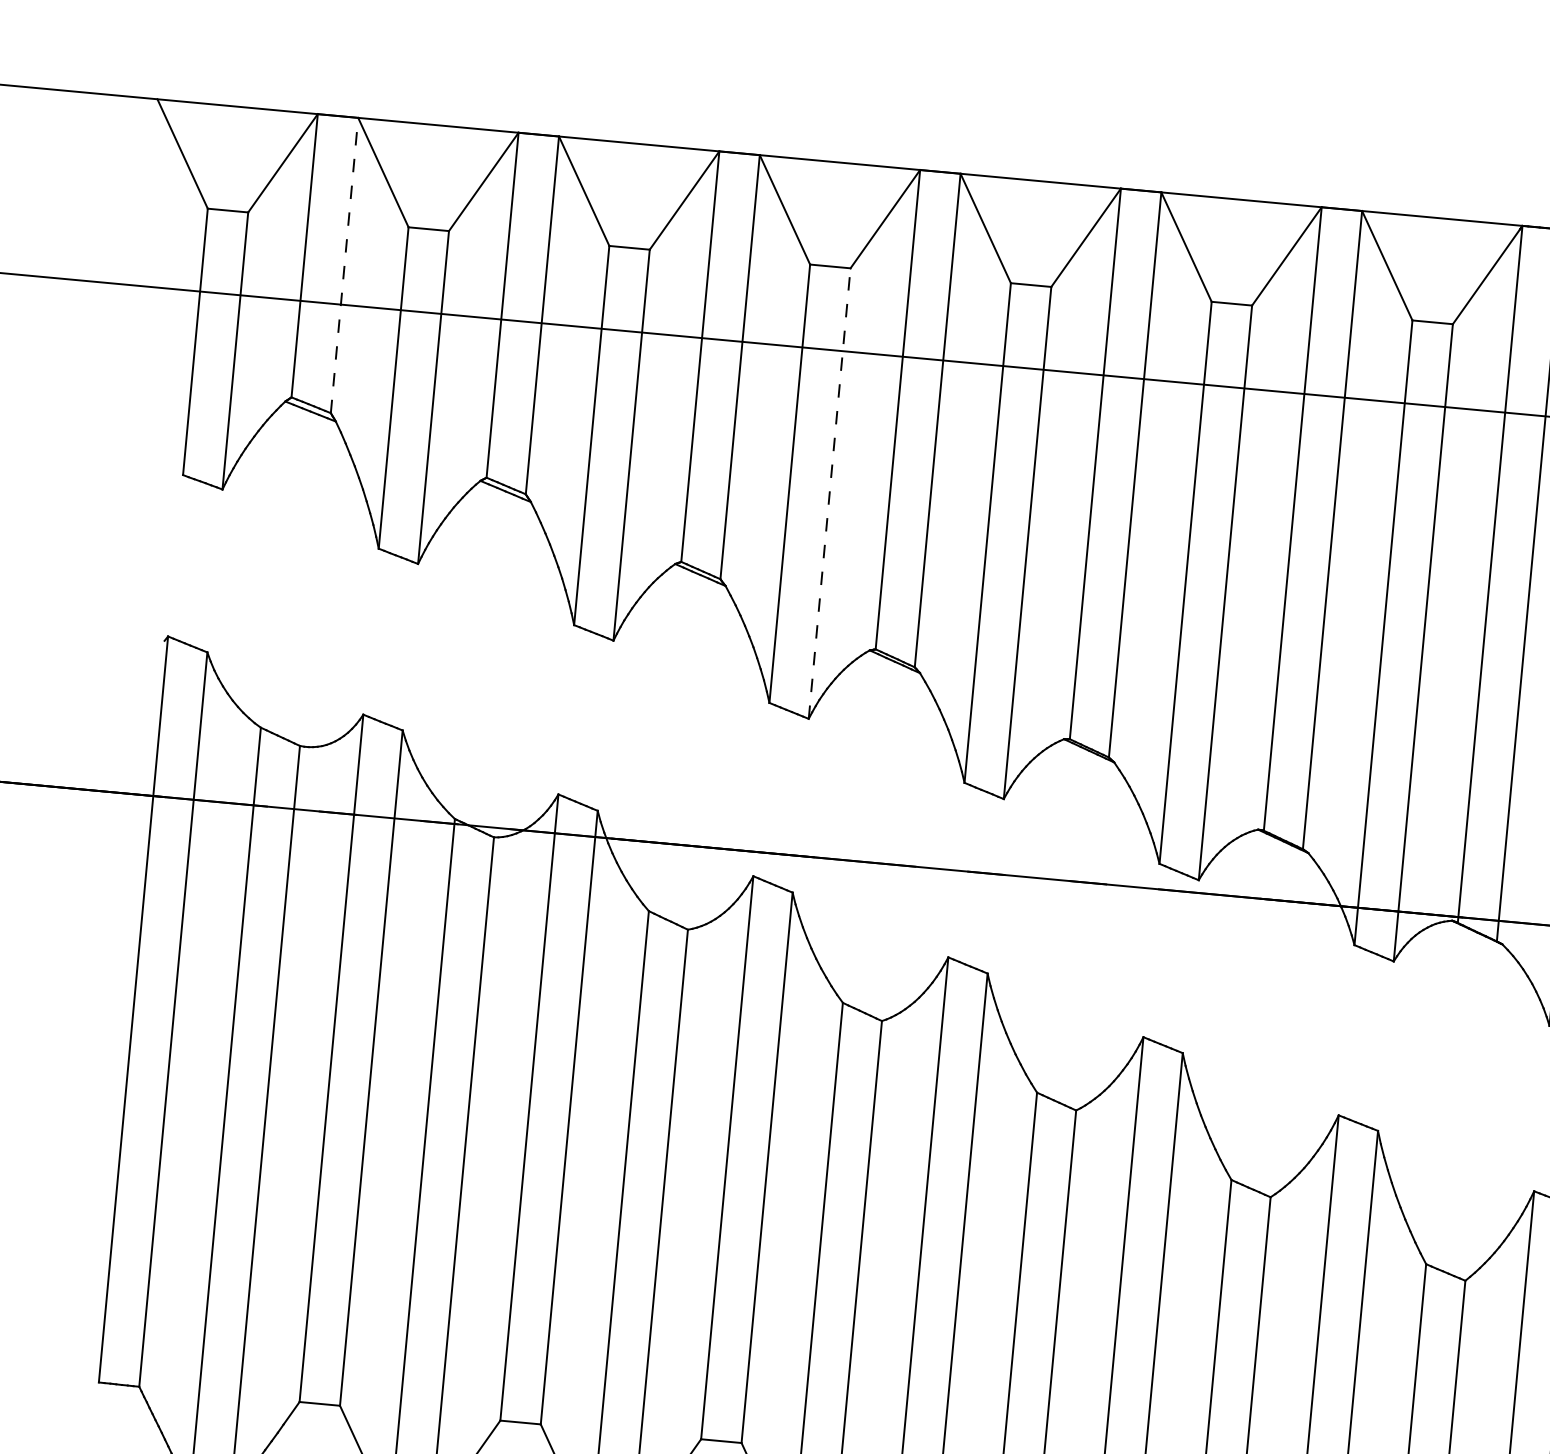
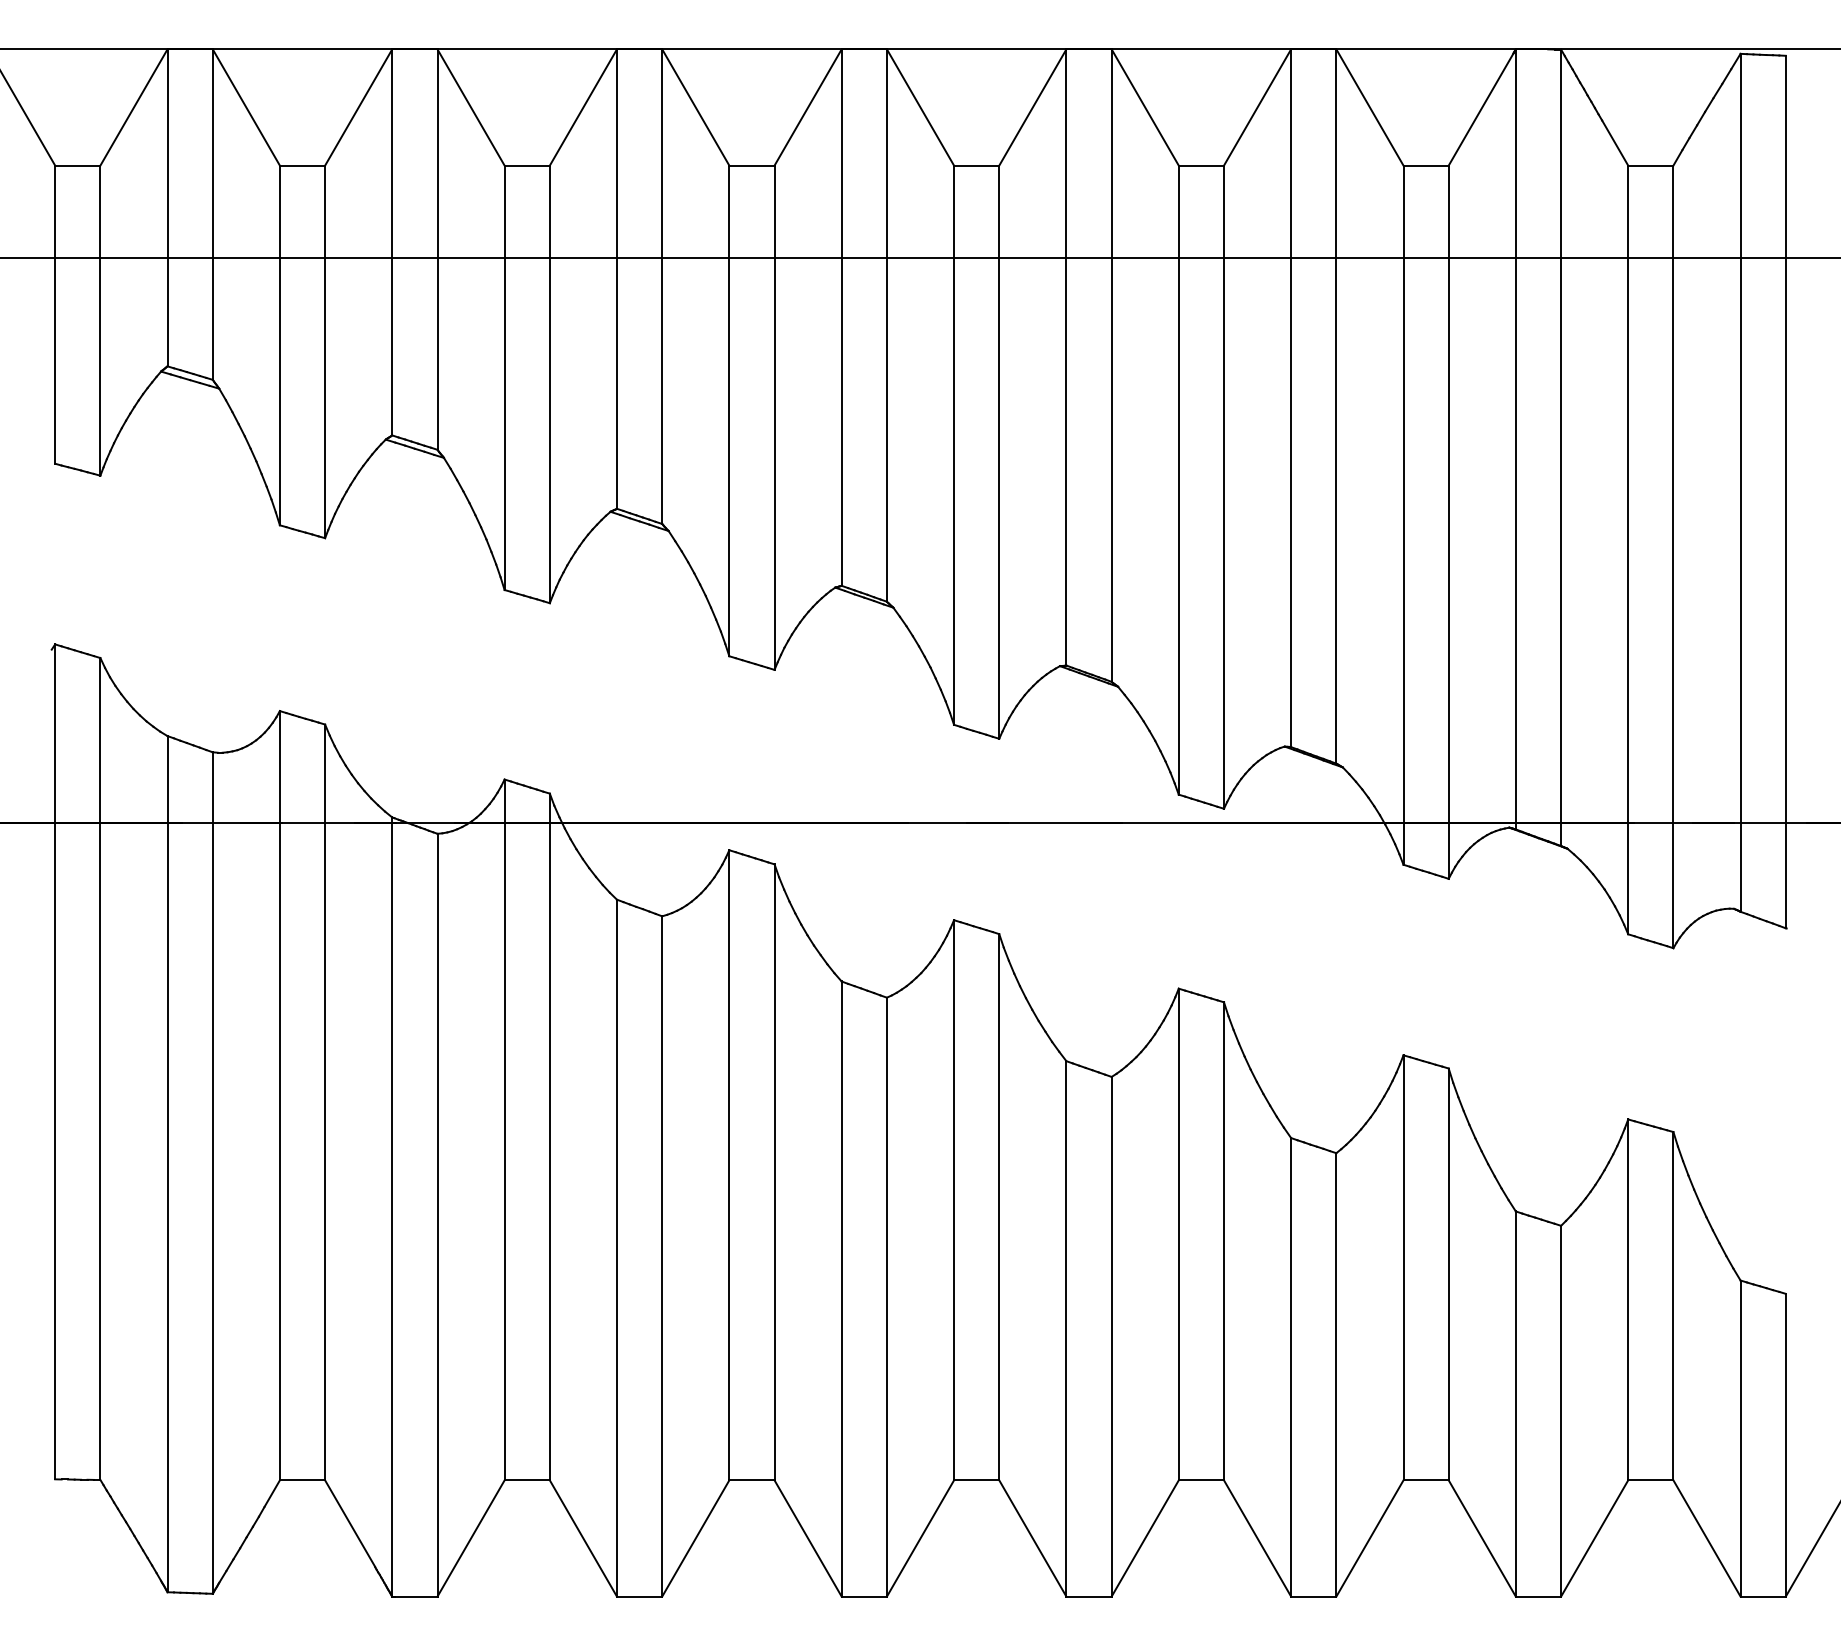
line: (344, 265) -> (212, 214), dashed -> solid
line: (829, 493) -> (774, 417), dashed -> solid

